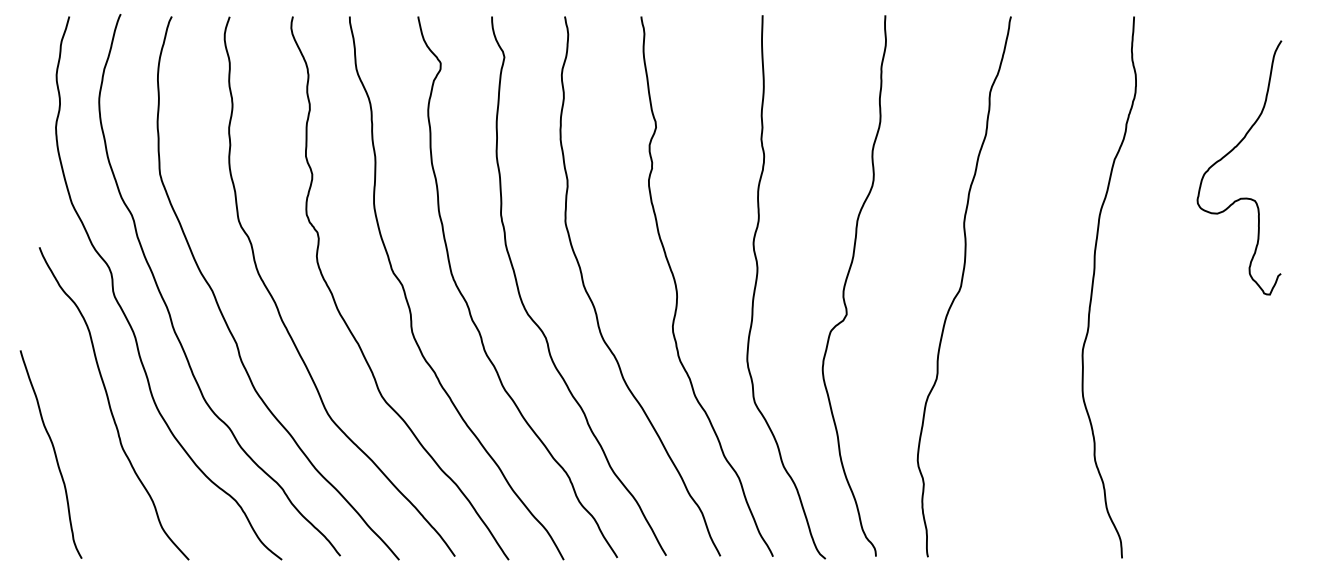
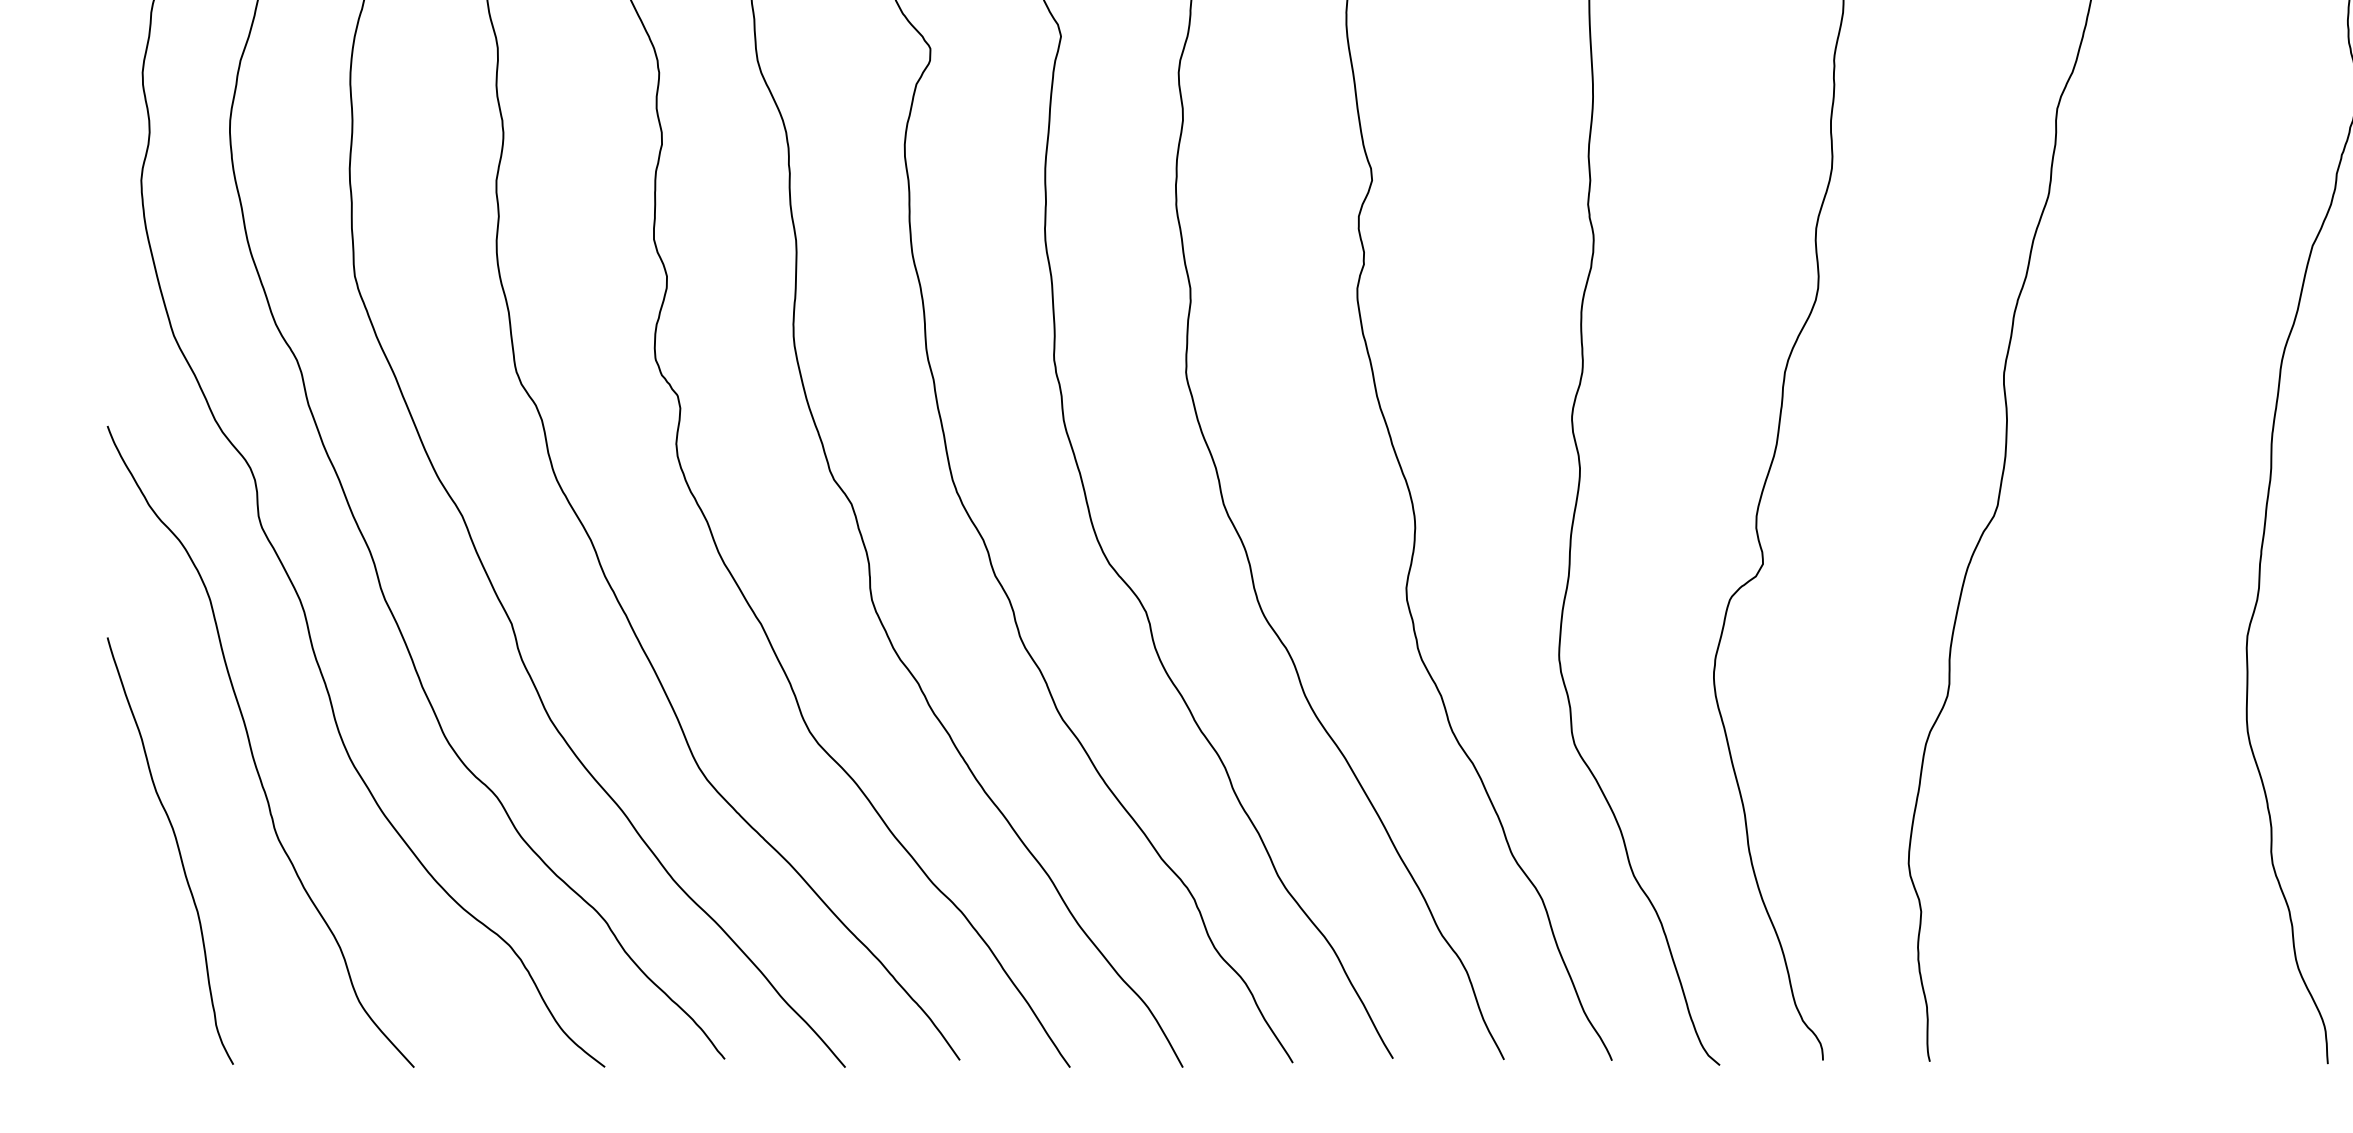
curve: (54, 454) -> (177, 850), moved

